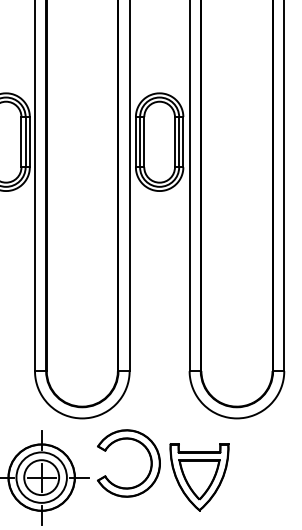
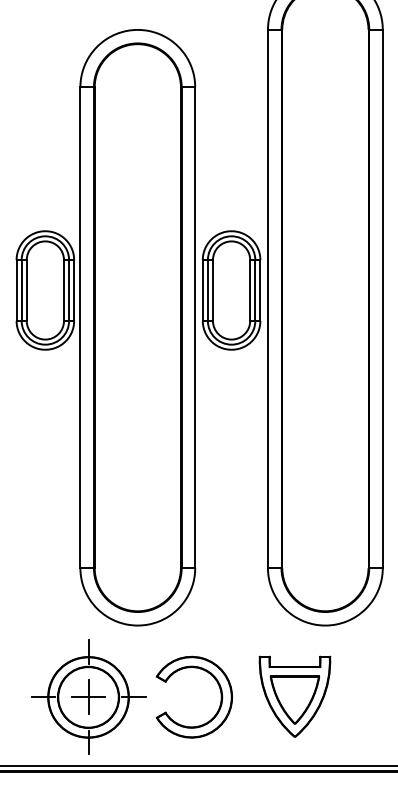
part: (148, 453) -> (217, 684), moved
part: (199, 476) -> (294, 696), moved
circle: (41, 477) -> (88, 697), size x1.43

